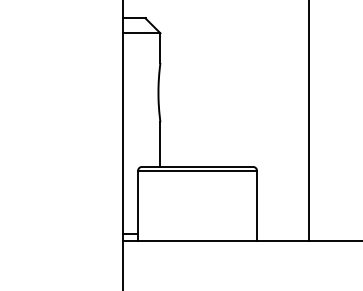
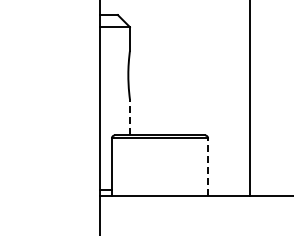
line: (159, 143) -> (129, 116), solid -> dashed
line: (257, 205) -> (208, 166), solid -> dashed

